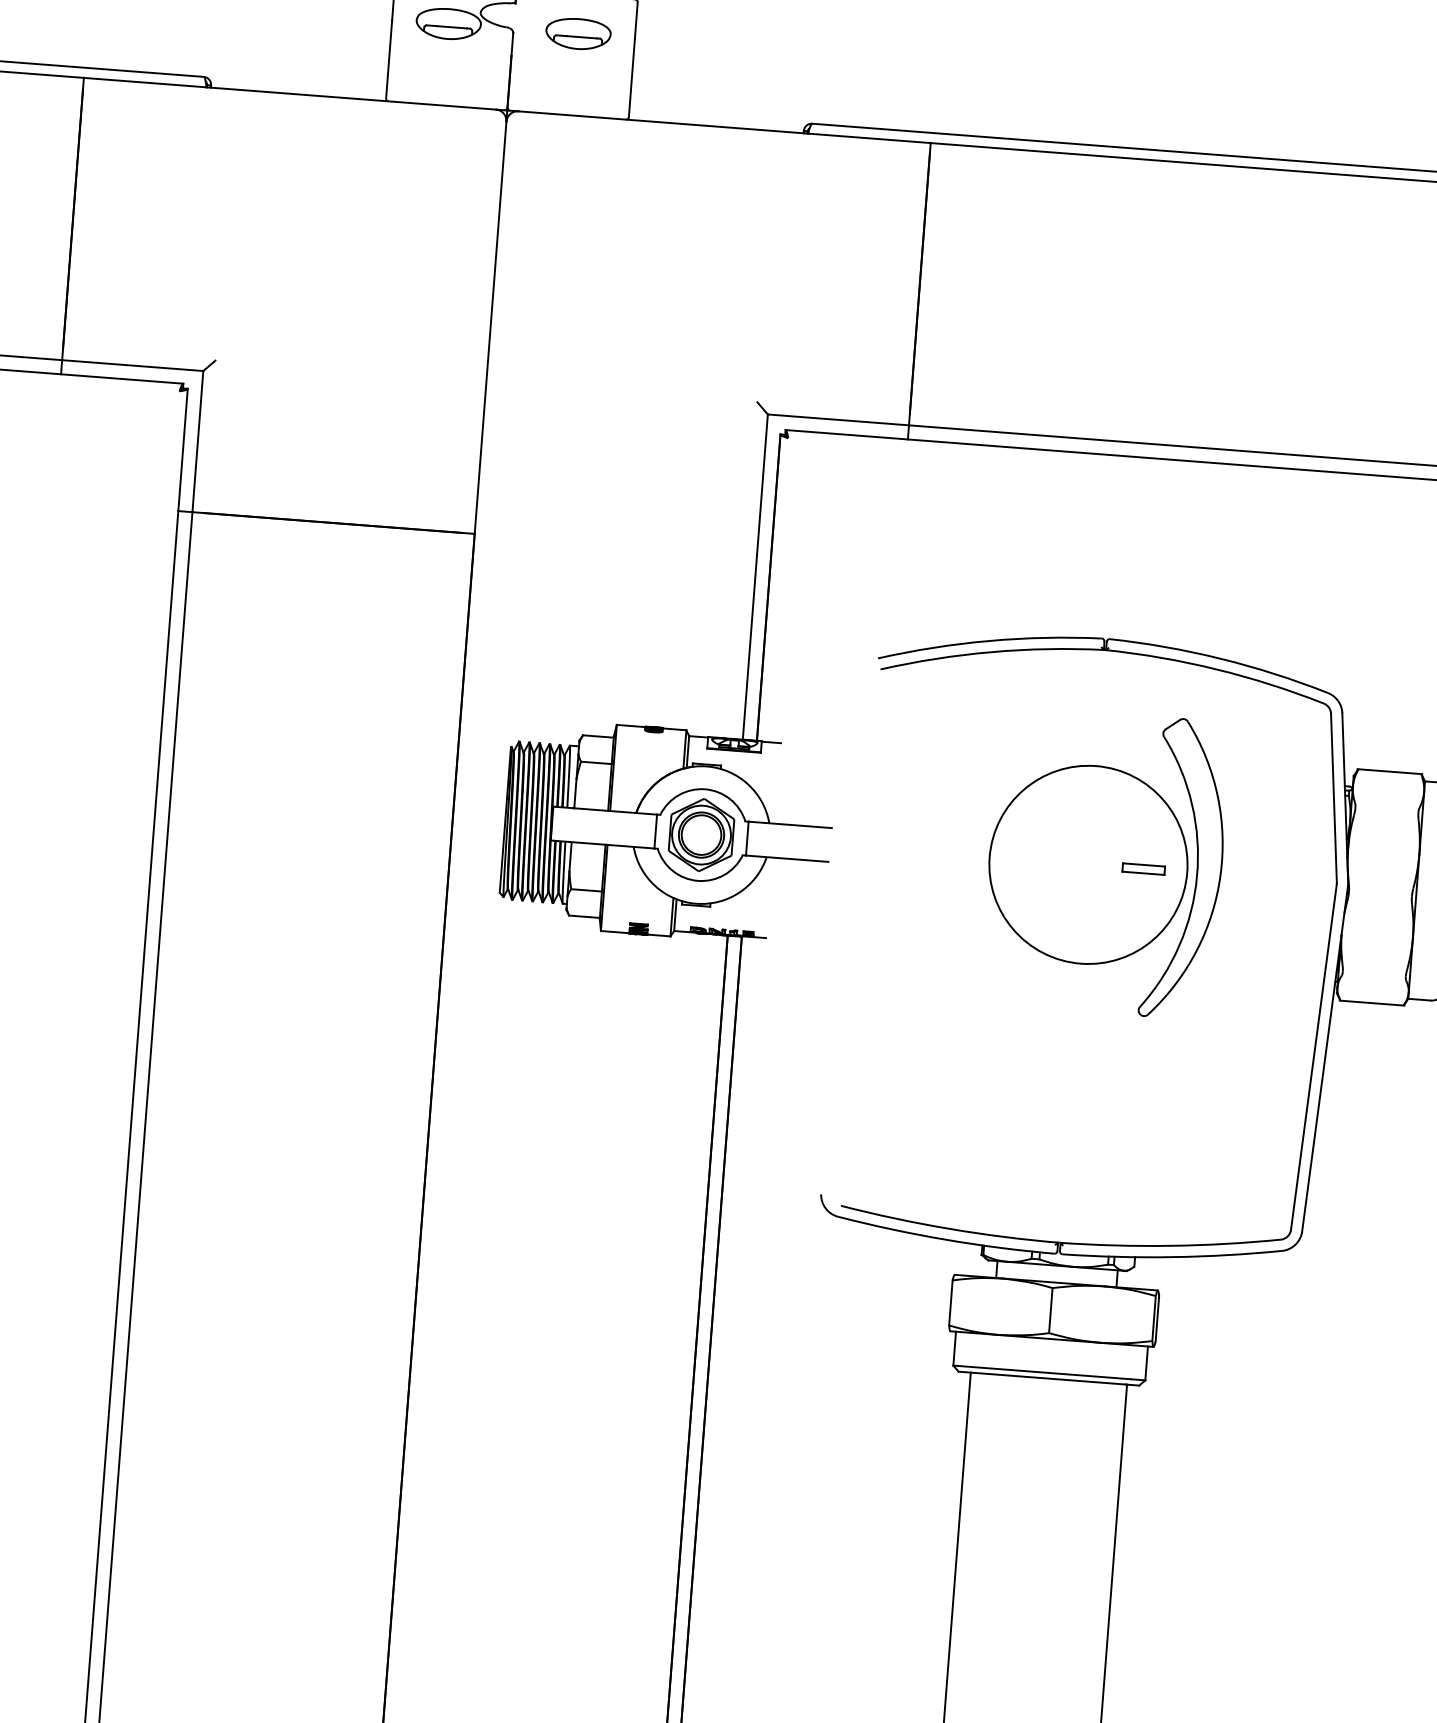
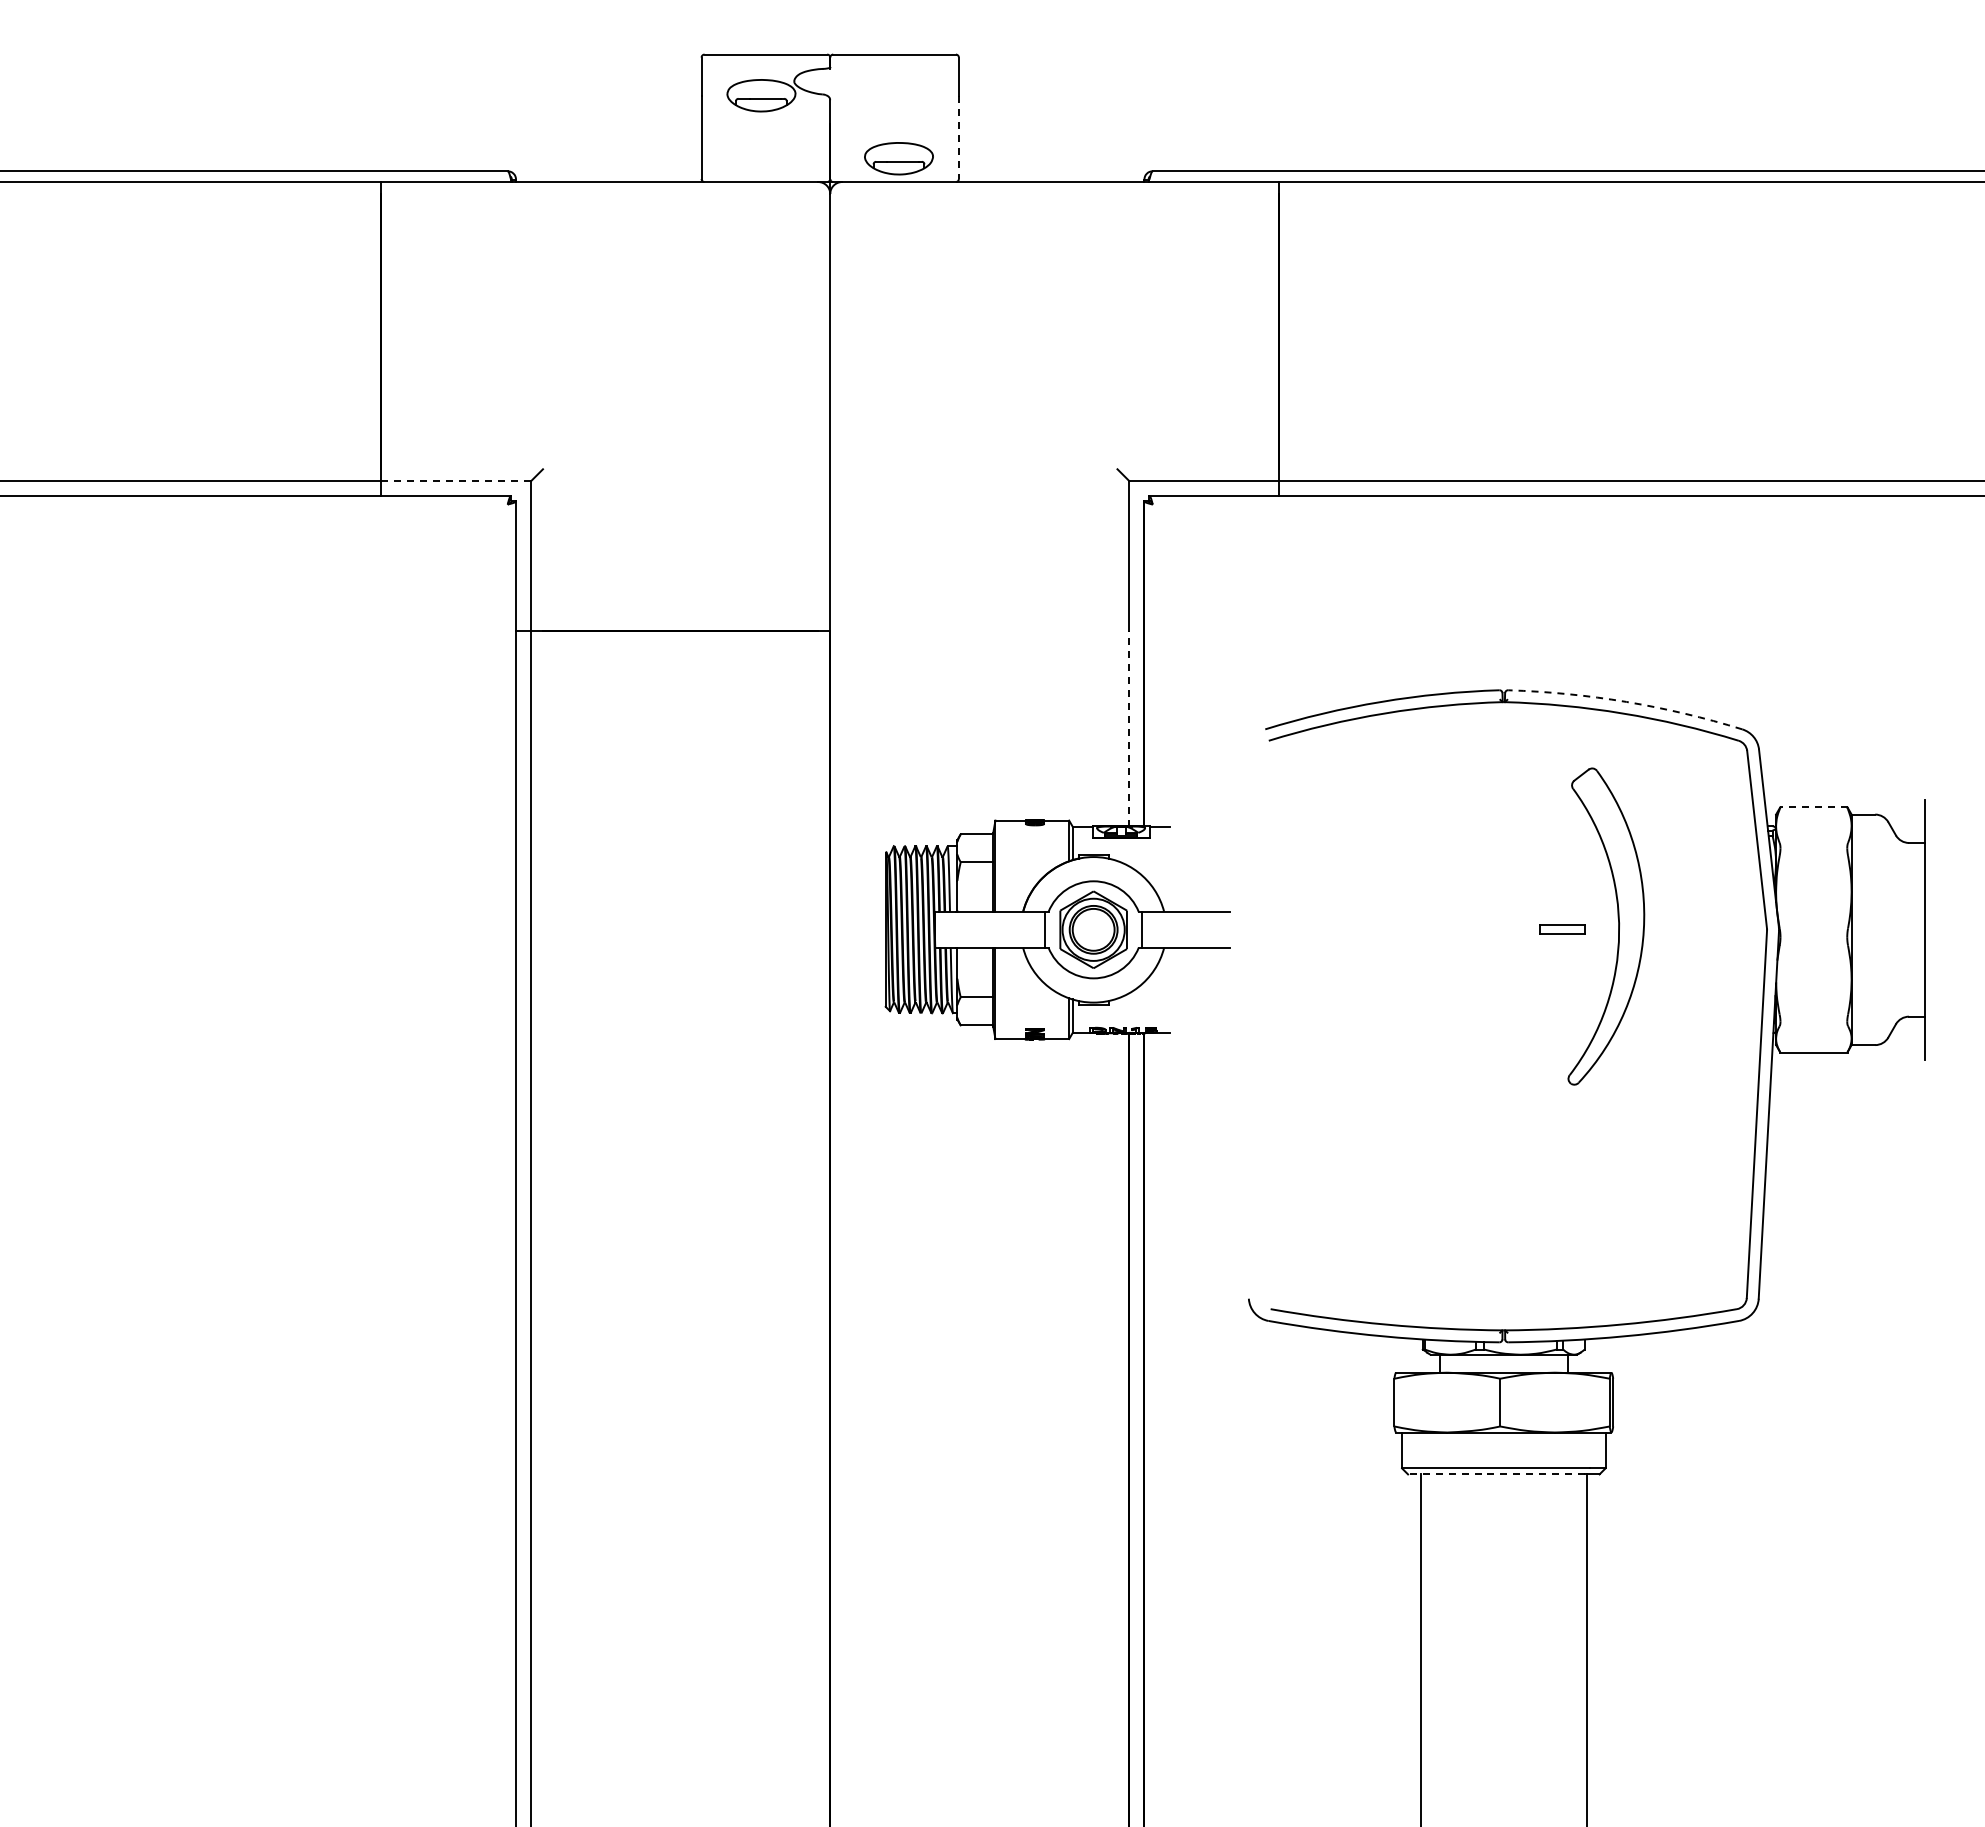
part: (577, 33) -> (898, 158), moved
line: (631, 78) -> (958, 138), solid -> dashed
line: (132, 365) -> (456, 481), solid -> dashed
line: (749, 647) -> (1129, 728), solid -> dashed
arc: (1220, 658) -> (1626, 701), solid -> dashed
line: (1389, 771) -> (1813, 807), solid -> dashed
circle: (1088, 864) -> (1503, 929), removed
line: (1042, 1378) -> (1496, 1474), solid -> dashed

